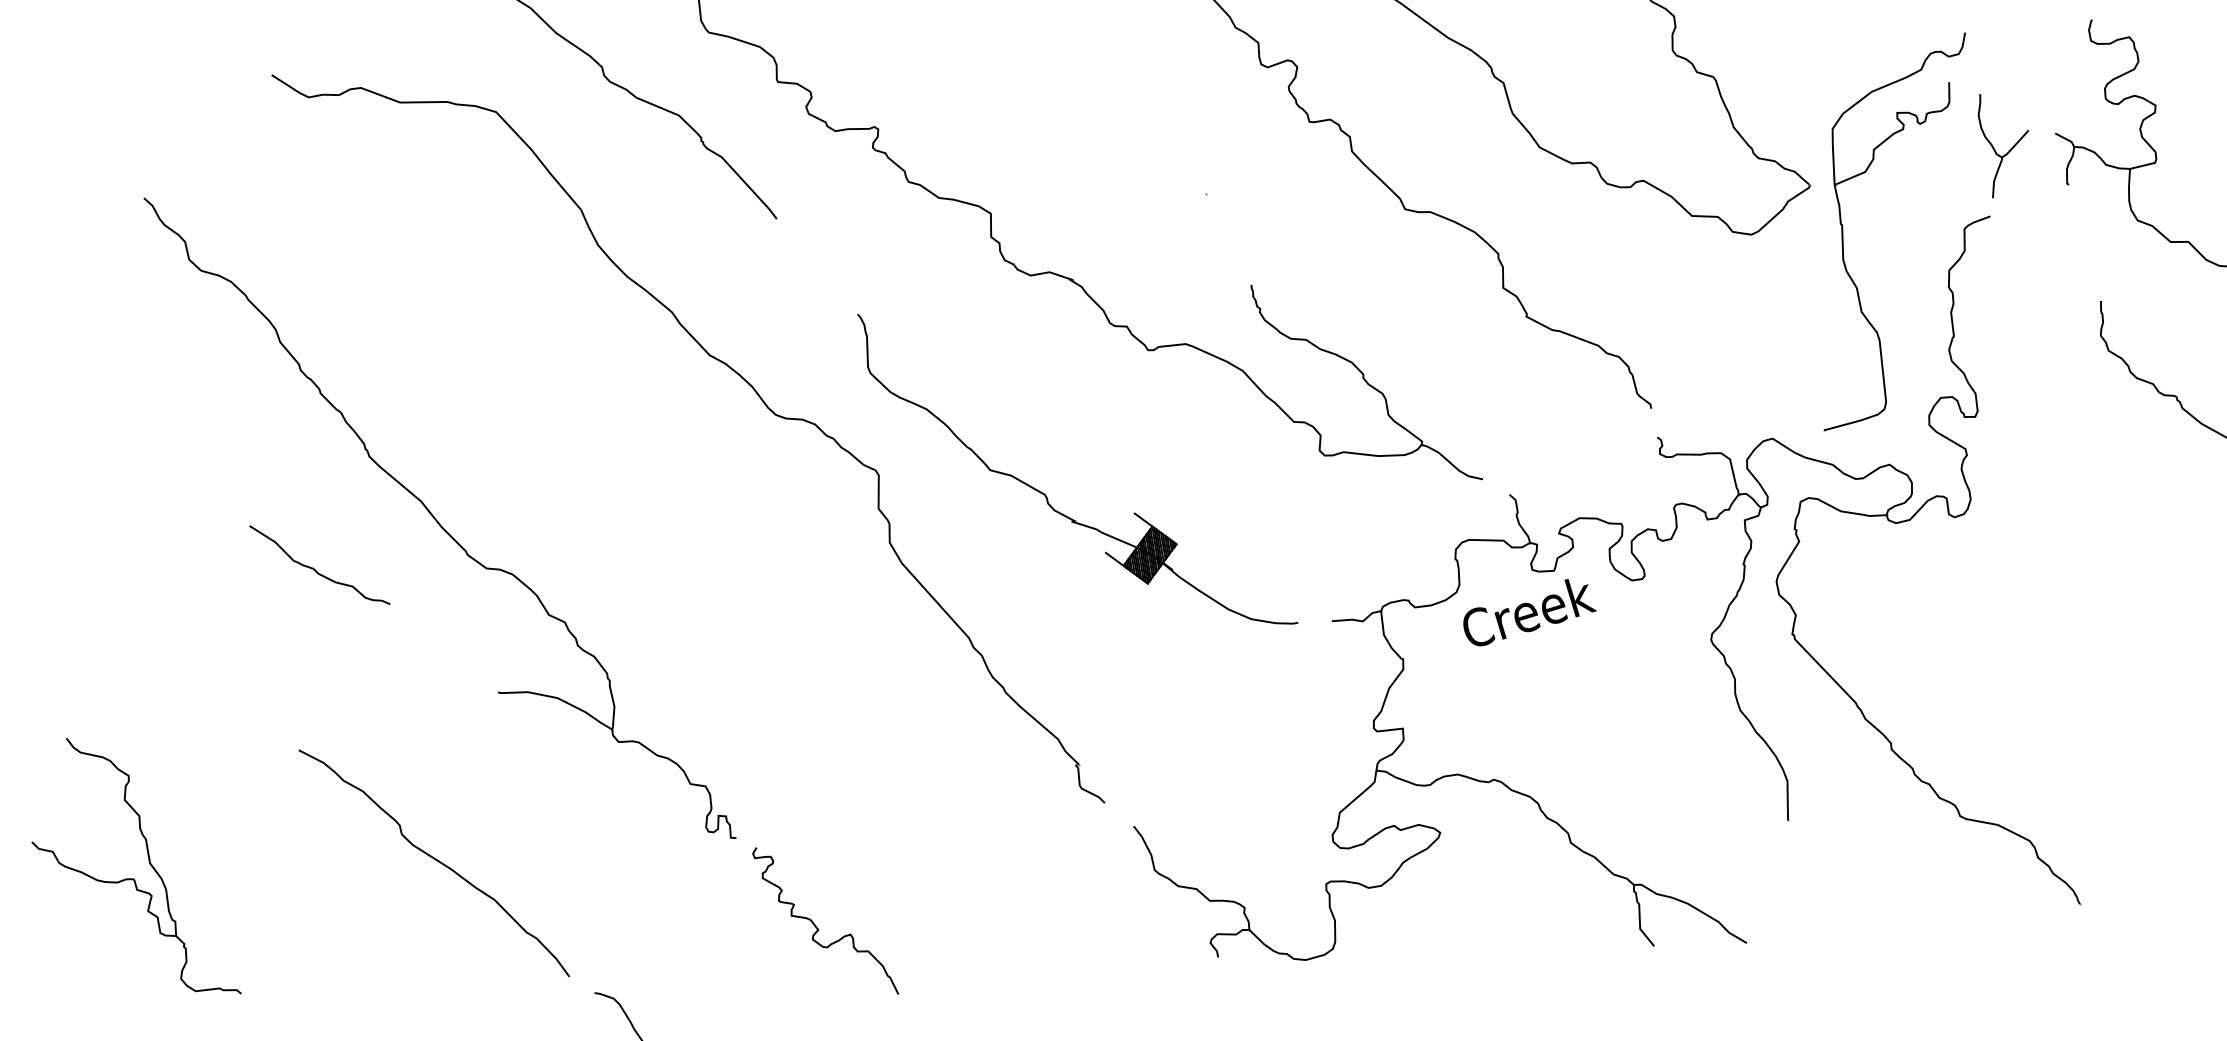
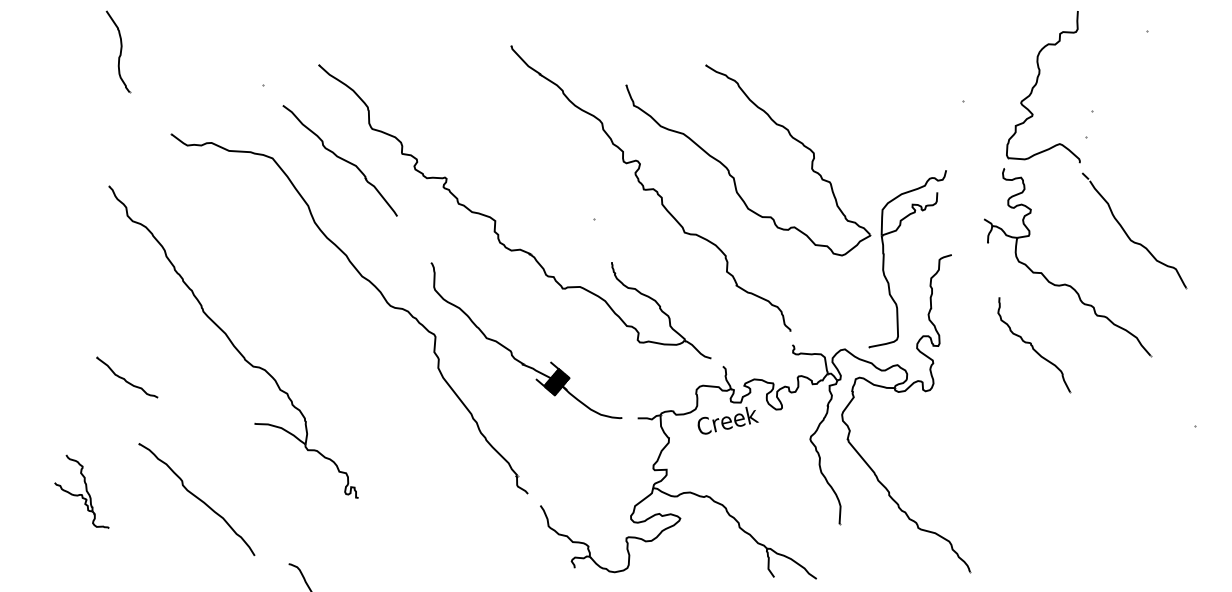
part: (2004, 144) -> (960, 222), removed
part: (320, 564) -> (127, 377), moved
part: (433, 863) -> (196, 499), moved
part: (131, 867) -> (81, 491), size x0.6
curve: (816, 923) -> (392, 539), removed

